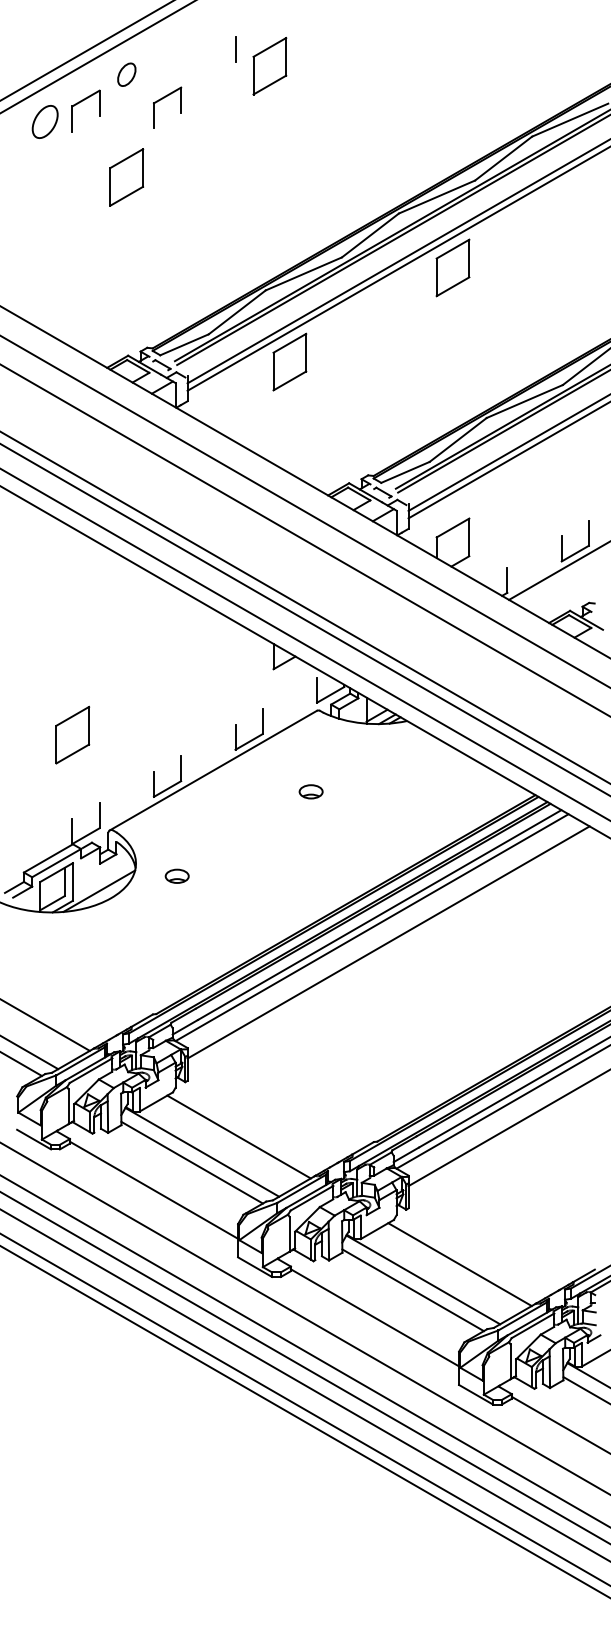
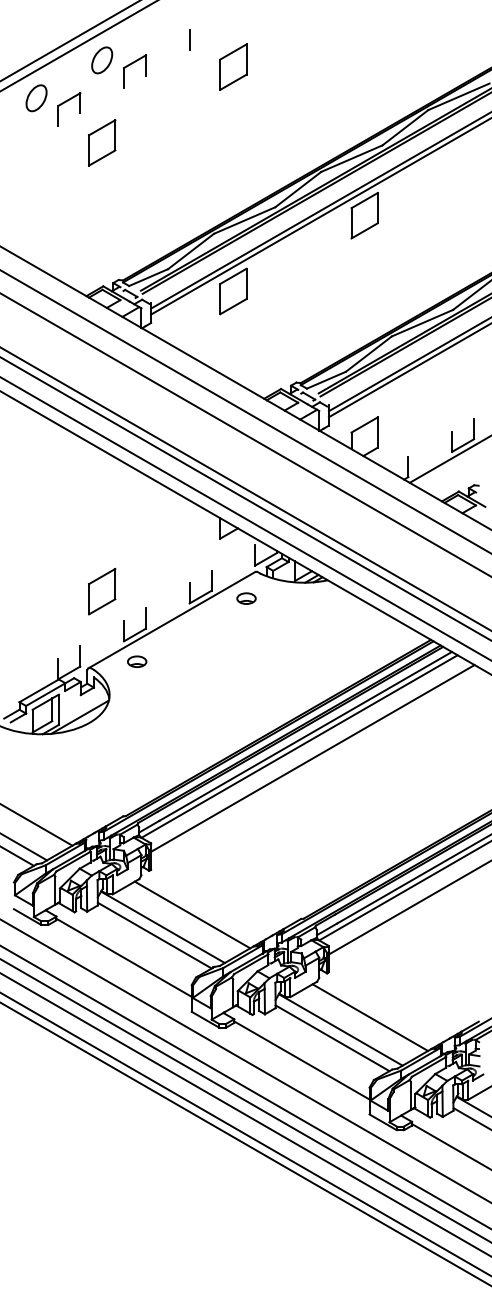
part: (269, 66) -> (233, 67), moved
part: (126, 74) -> (101, 60), size x1.43
part: (162, 99) -> (130, 64), moved
part: (81, 102) -> (65, 102), moved
part: (72, 734) -> (101, 591), moved
part: (310, 791) -> (246, 598), moved
part: (176, 875) -> (136, 661), moved

